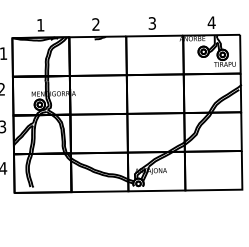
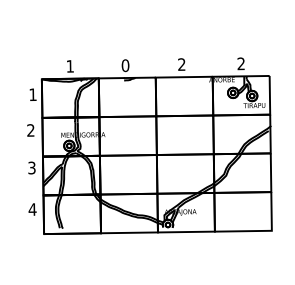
text: (211, 22) -> (241, 63), 4 -> 2
text: (151, 23) -> (181, 64), 3 -> 2
text: (95, 24) -> (125, 65), 2 -> 0

